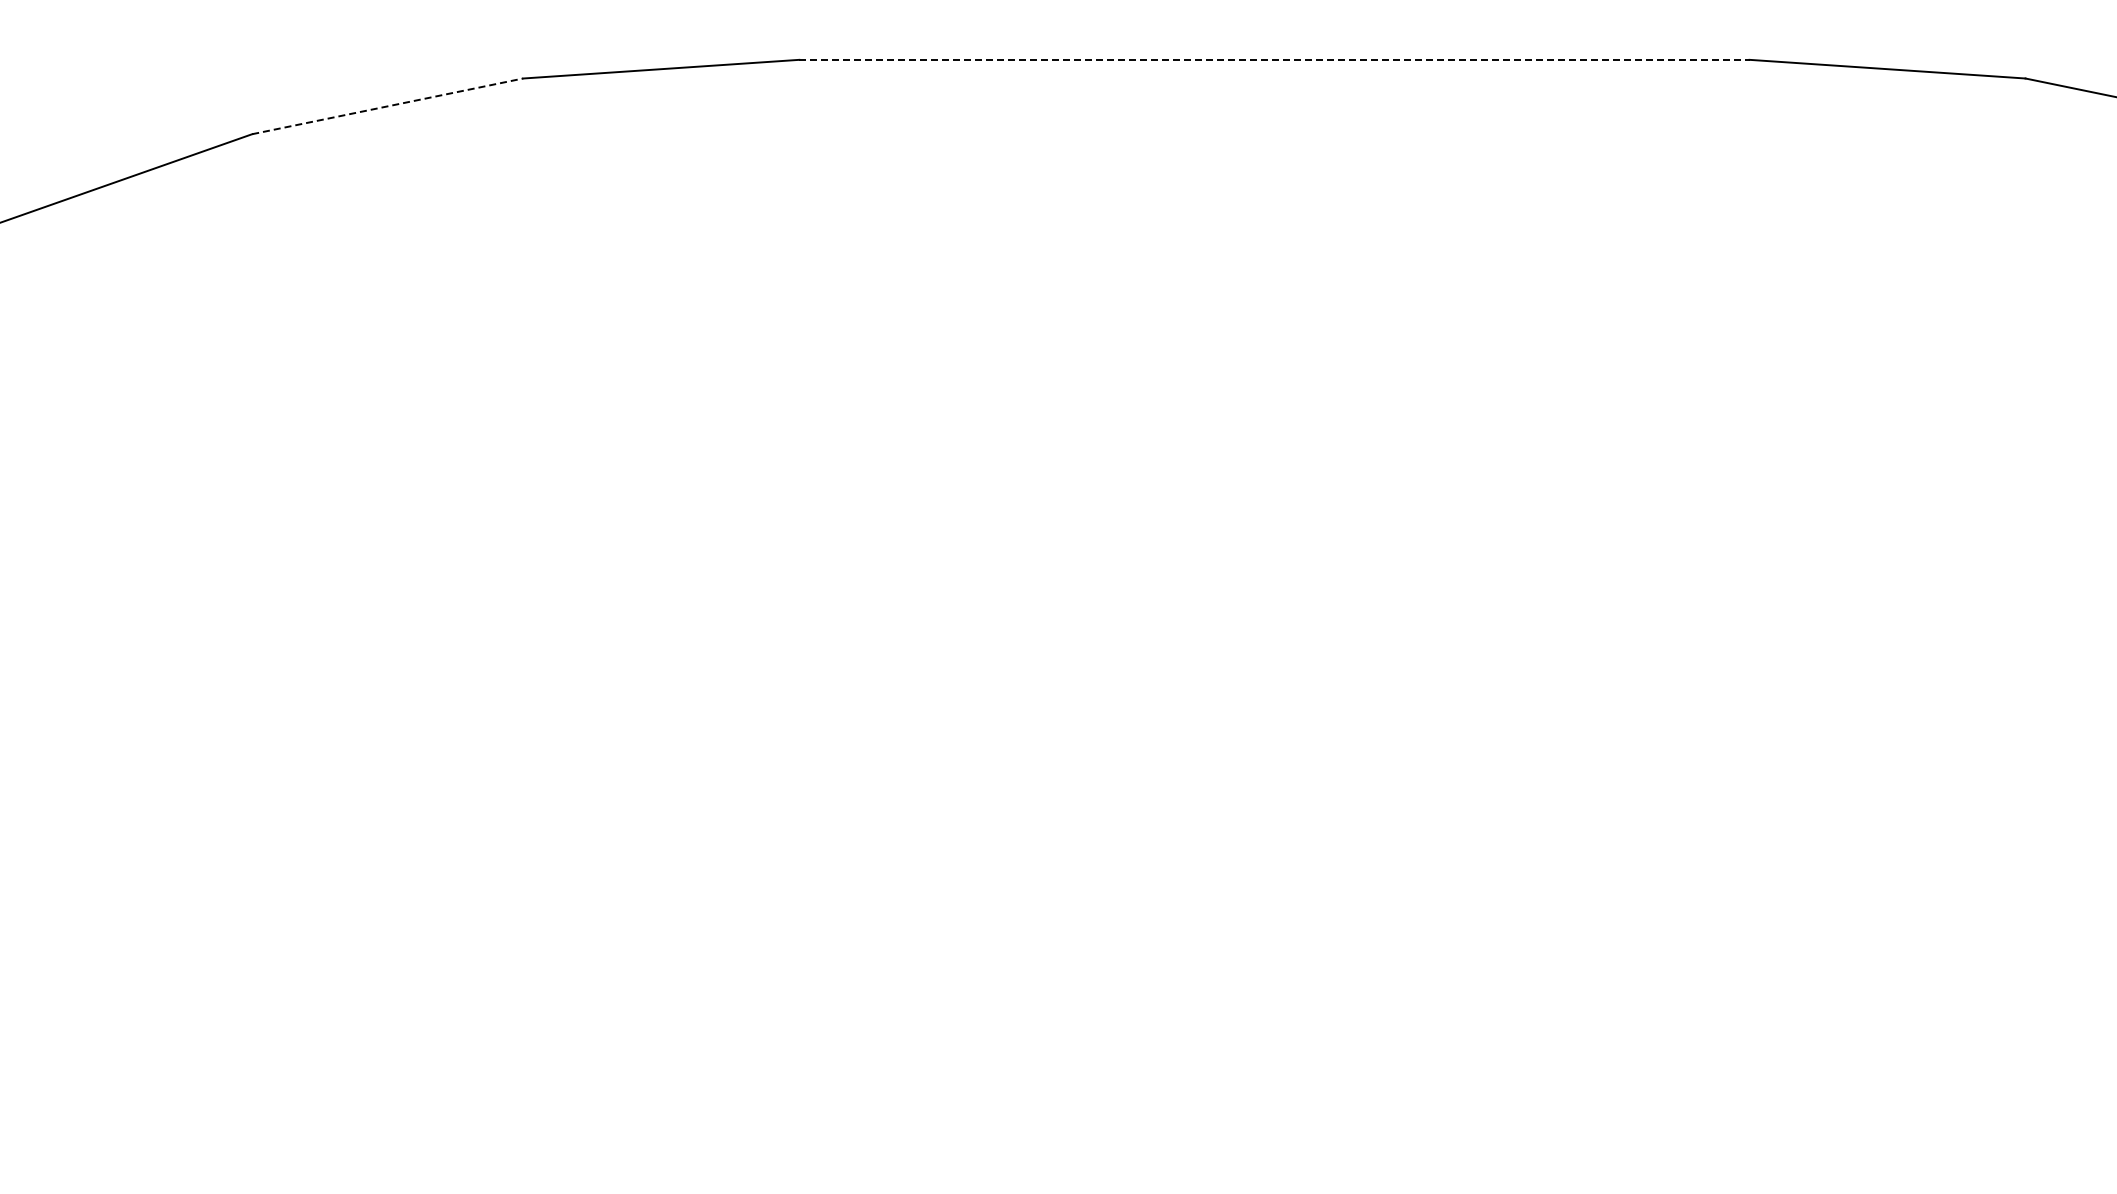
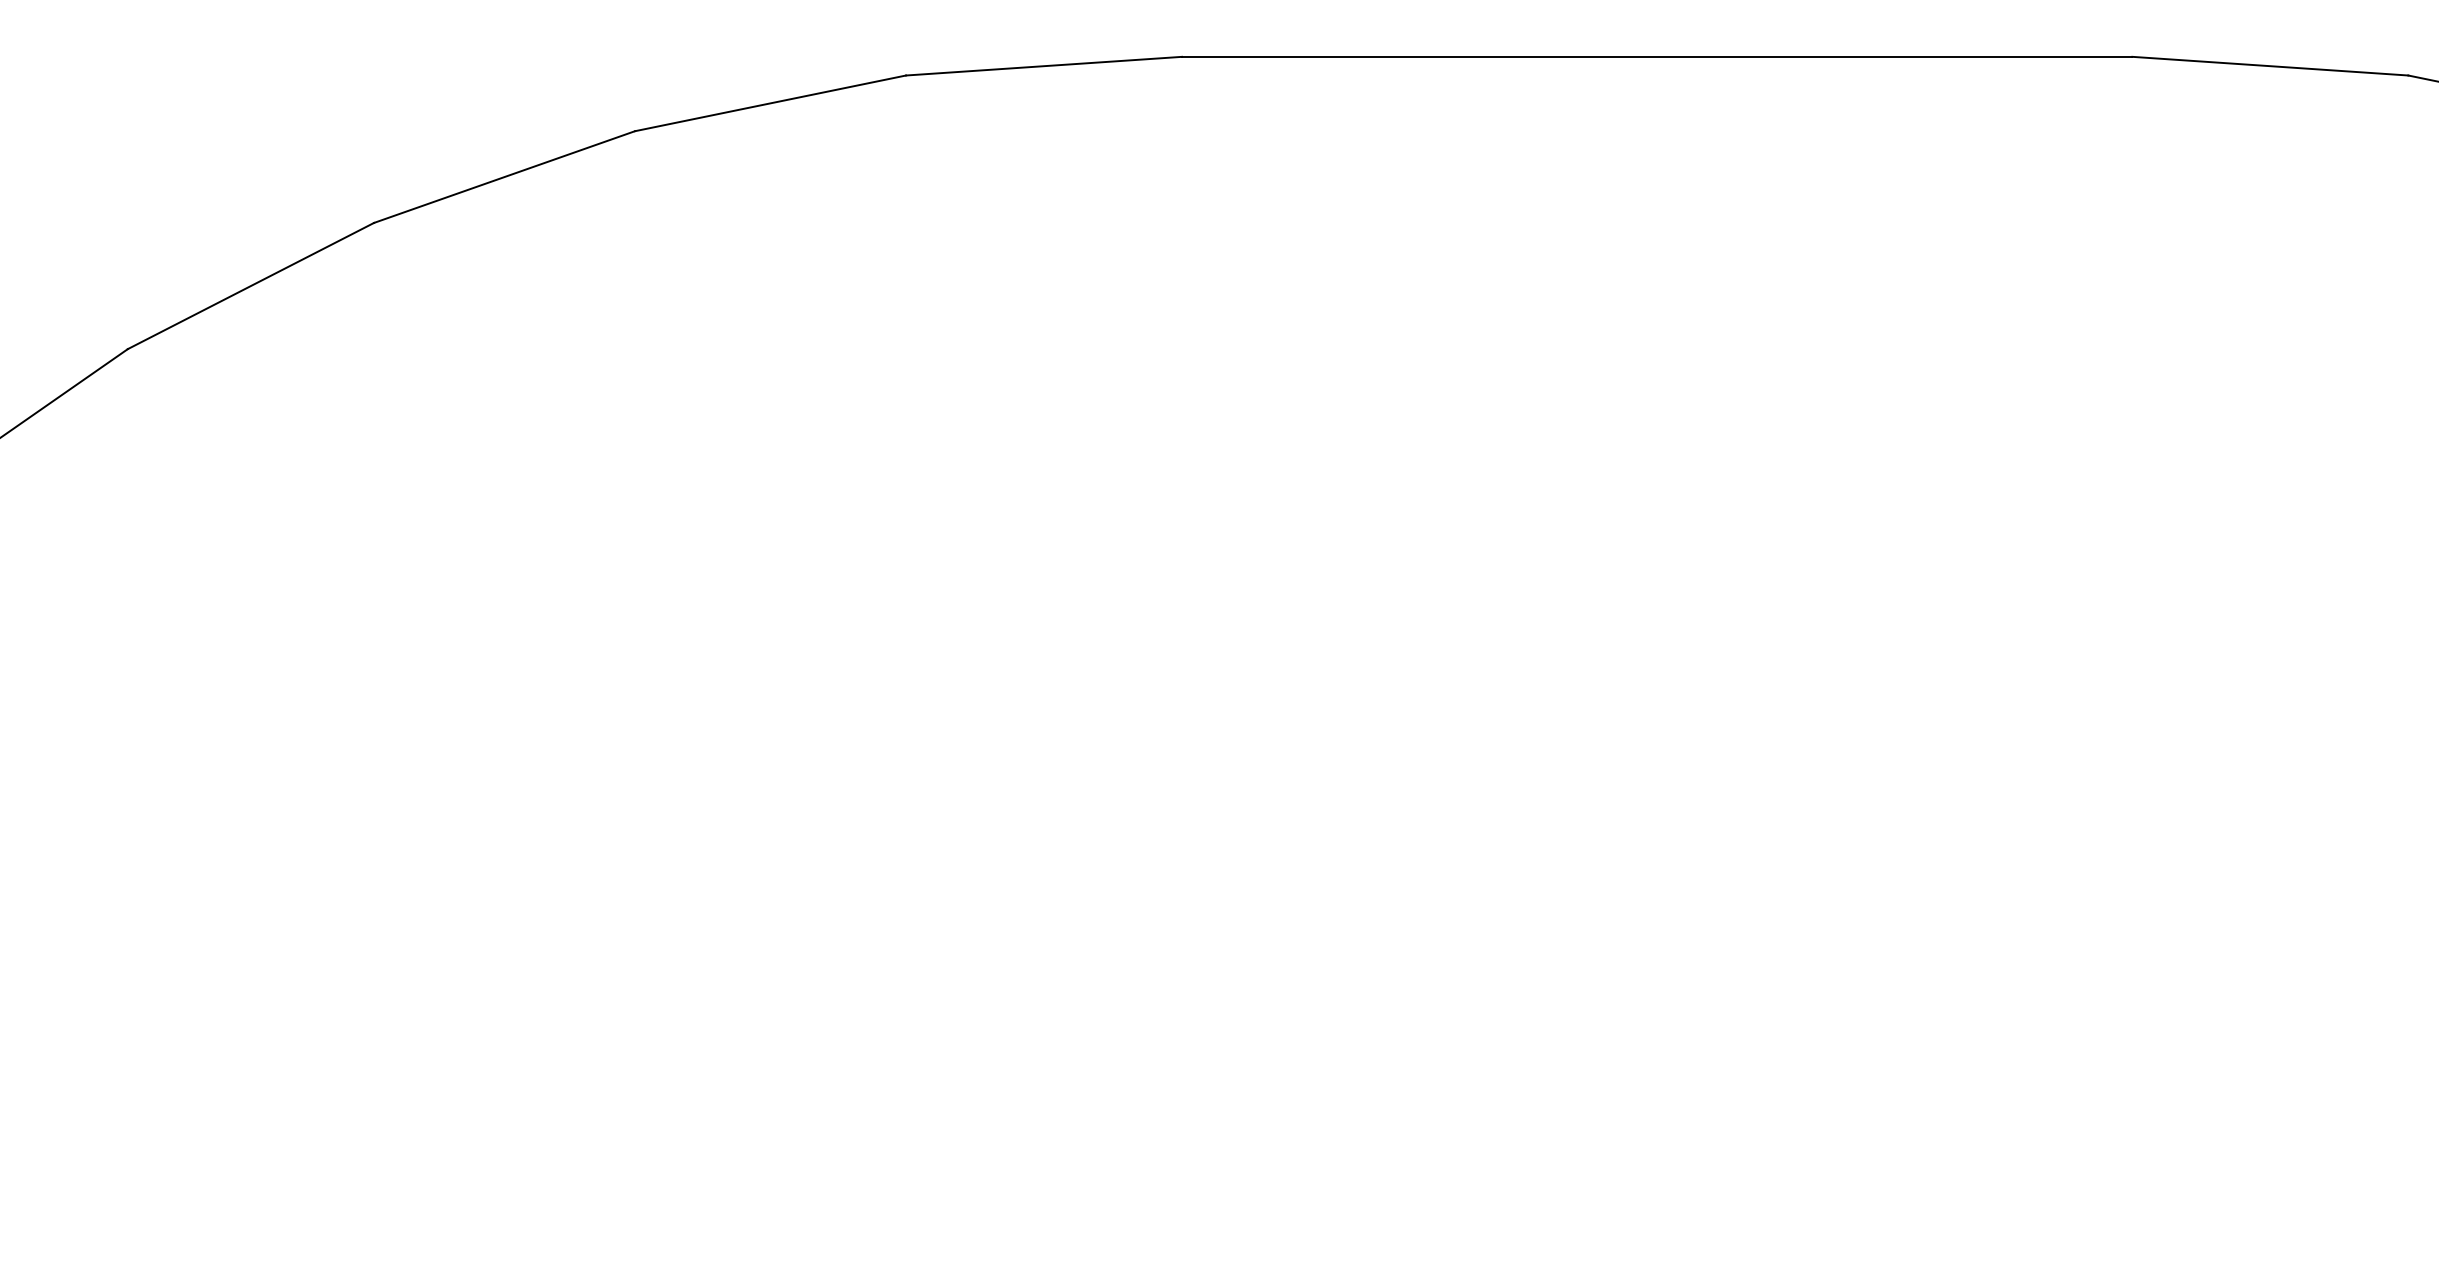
line: (1274, 59) -> (1657, 56), dashed -> solid
line: (388, 106) -> (771, 103), dashed -> solid

